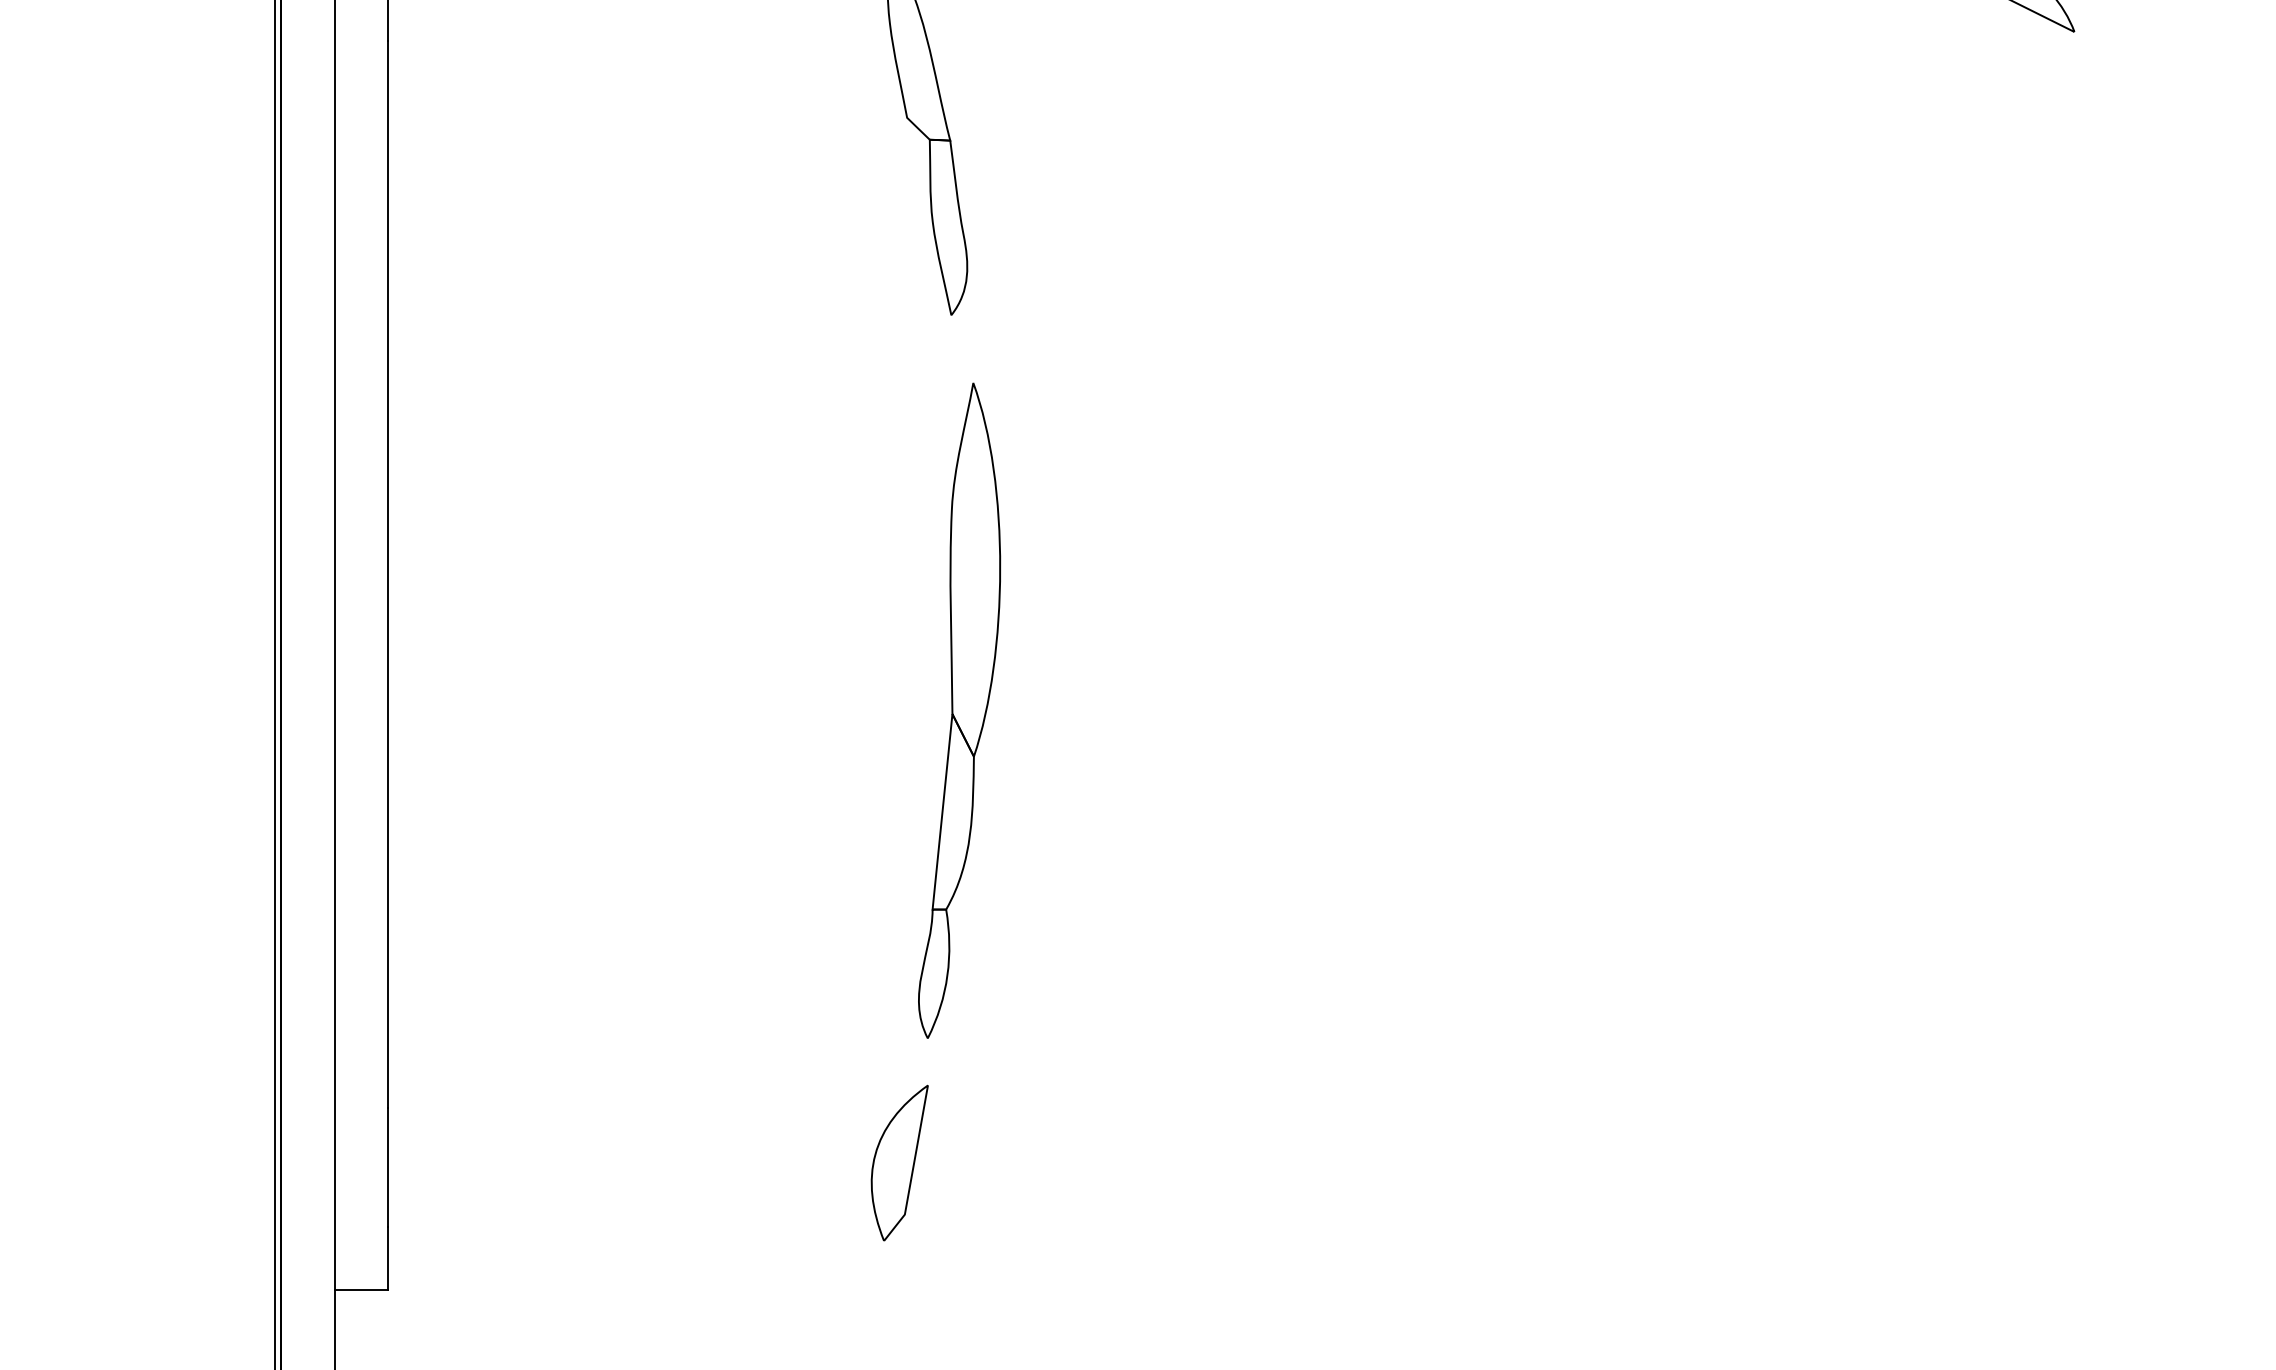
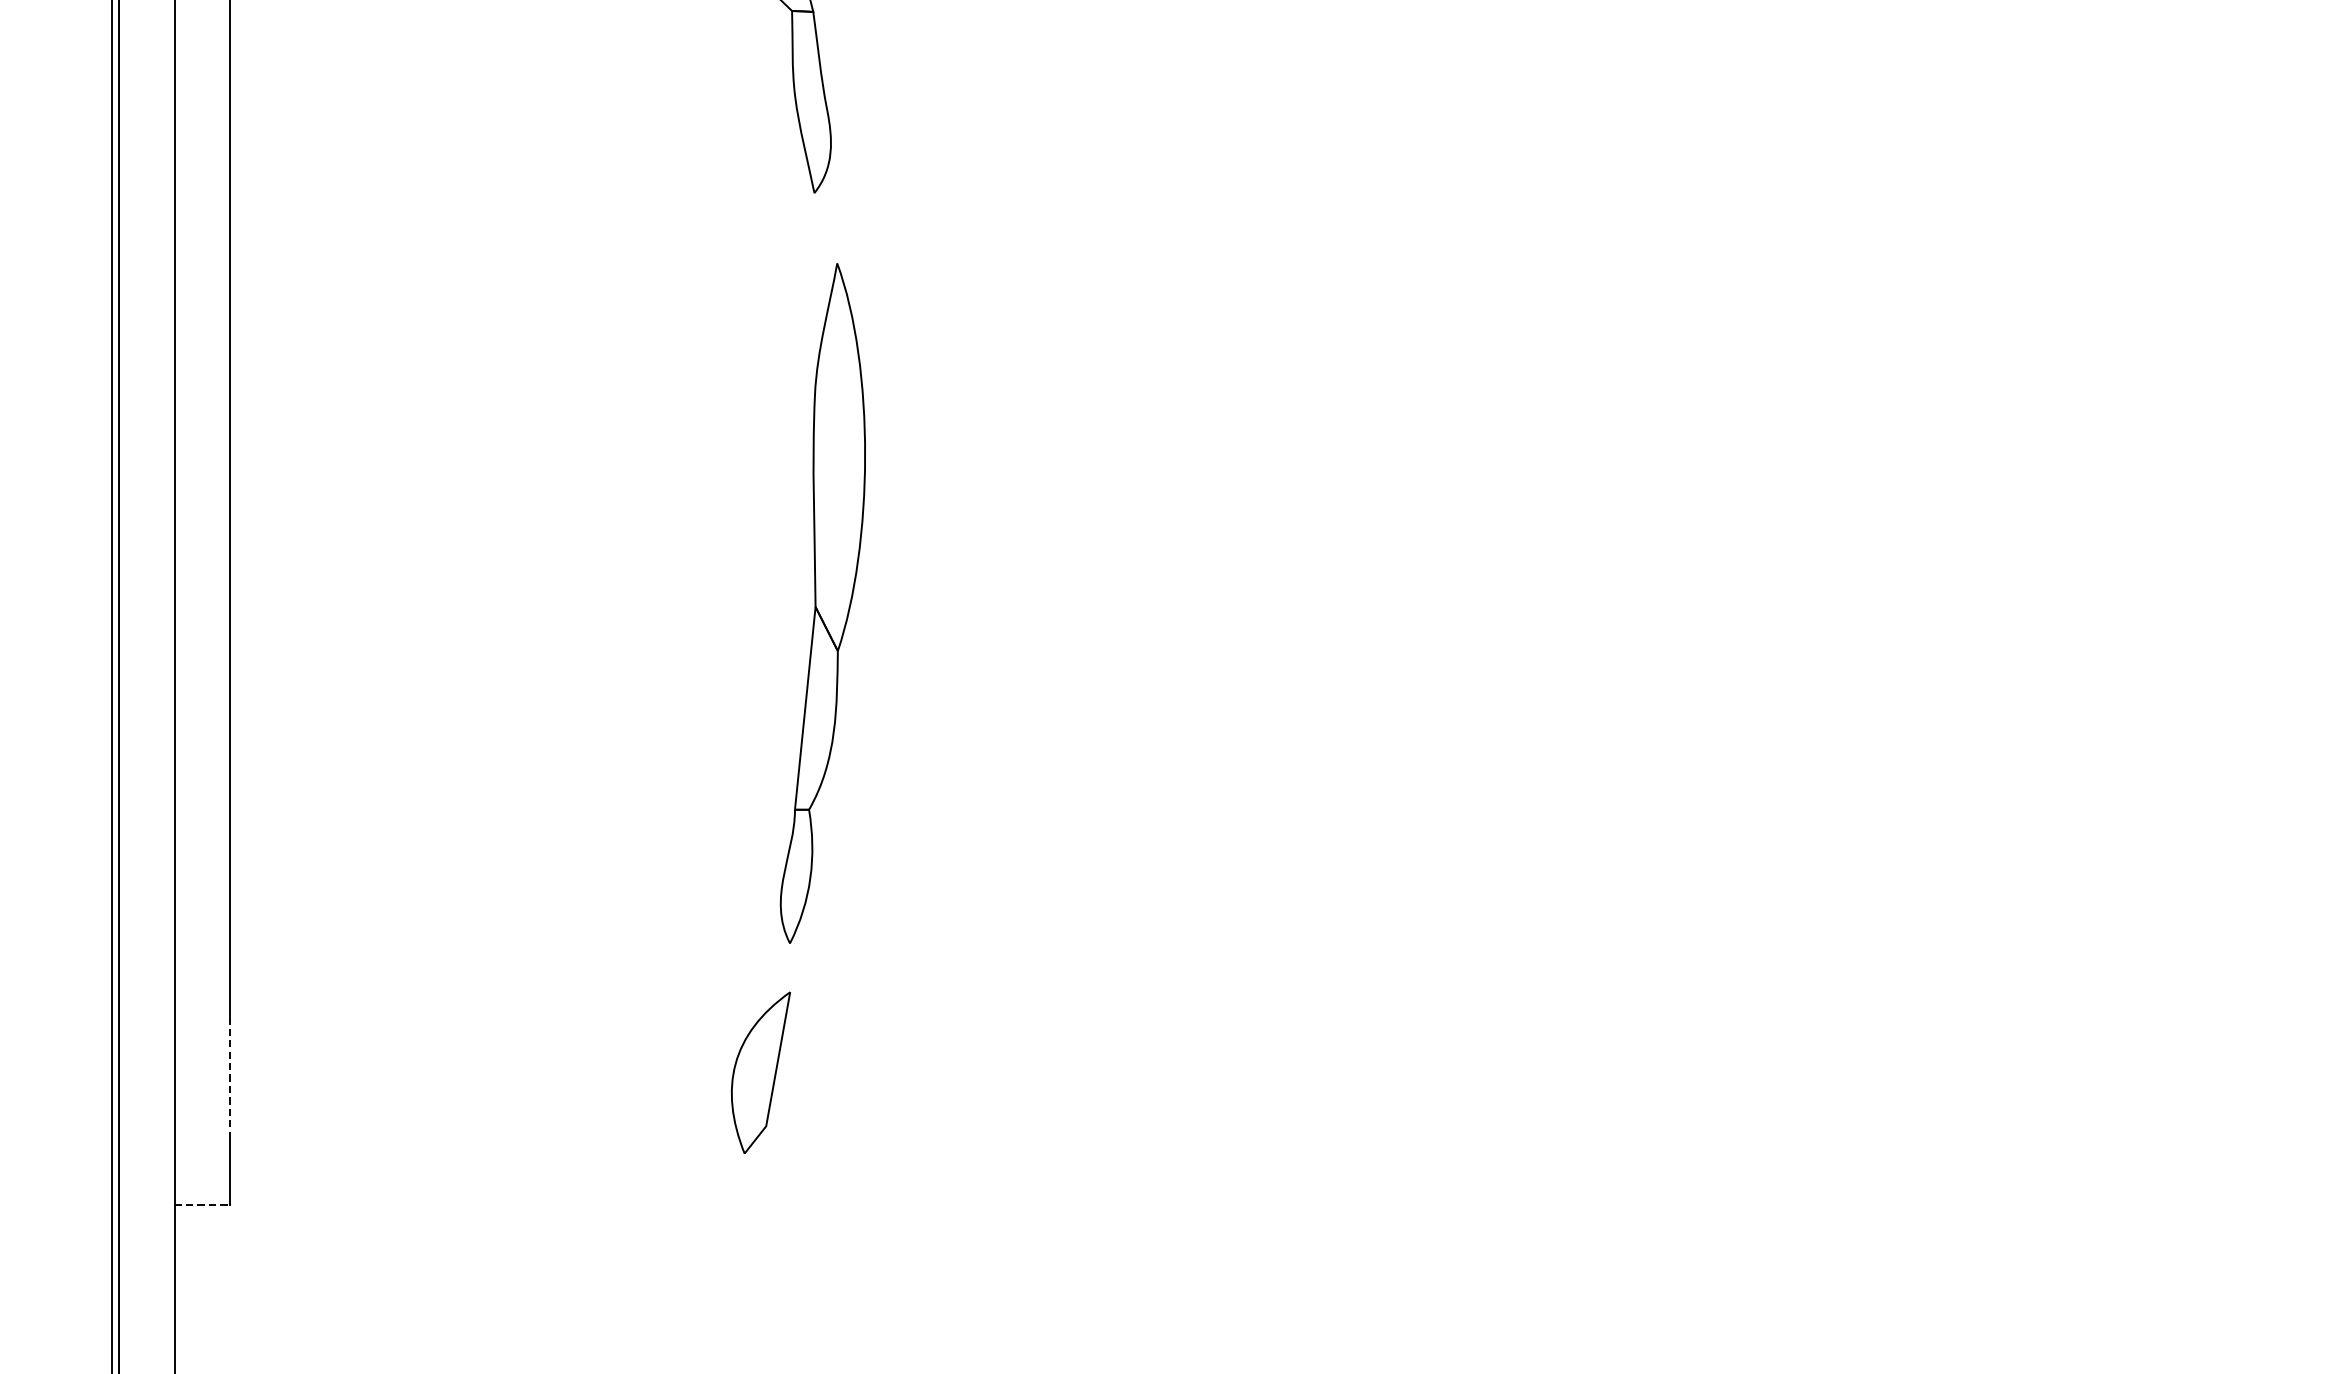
line: (387, 1167) -> (229, 1077), solid -> dashed
line: (361, 1290) -> (202, 1205), solid -> dashed

